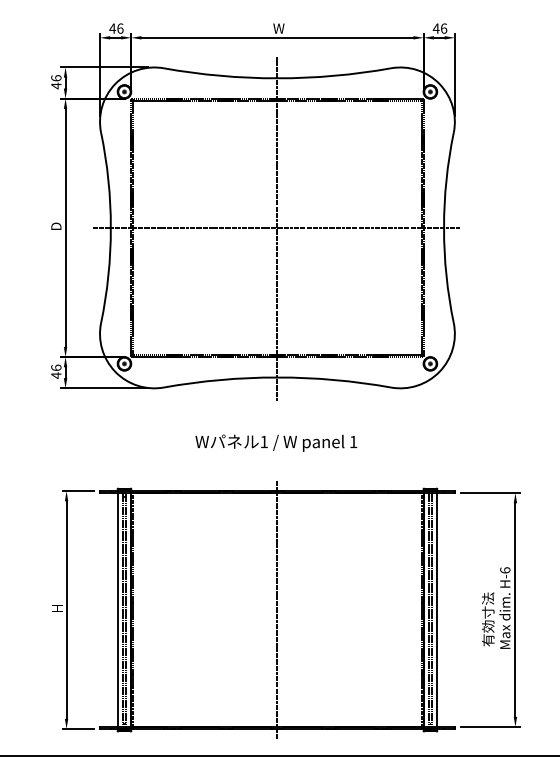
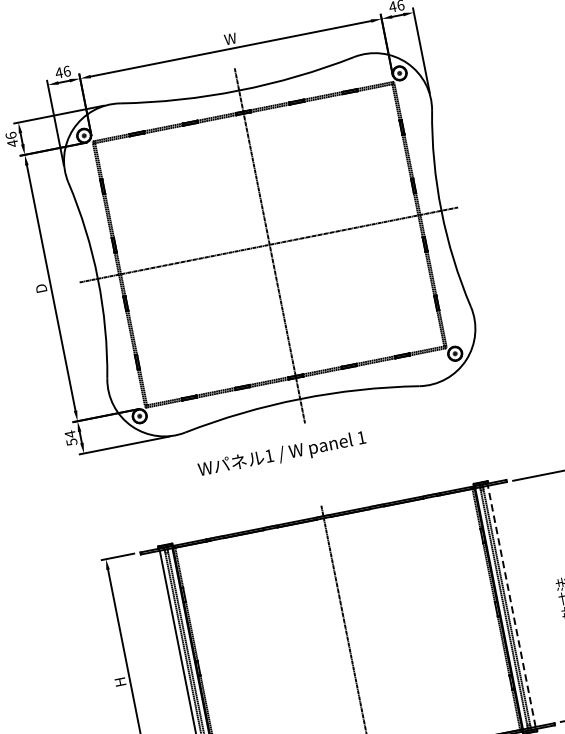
text: (56, 371) -> (71, 437), 46 -> 54
text: (276, 442) -> (282, 454), moved
line: (436, 610) -> (511, 606), solid -> dashed

